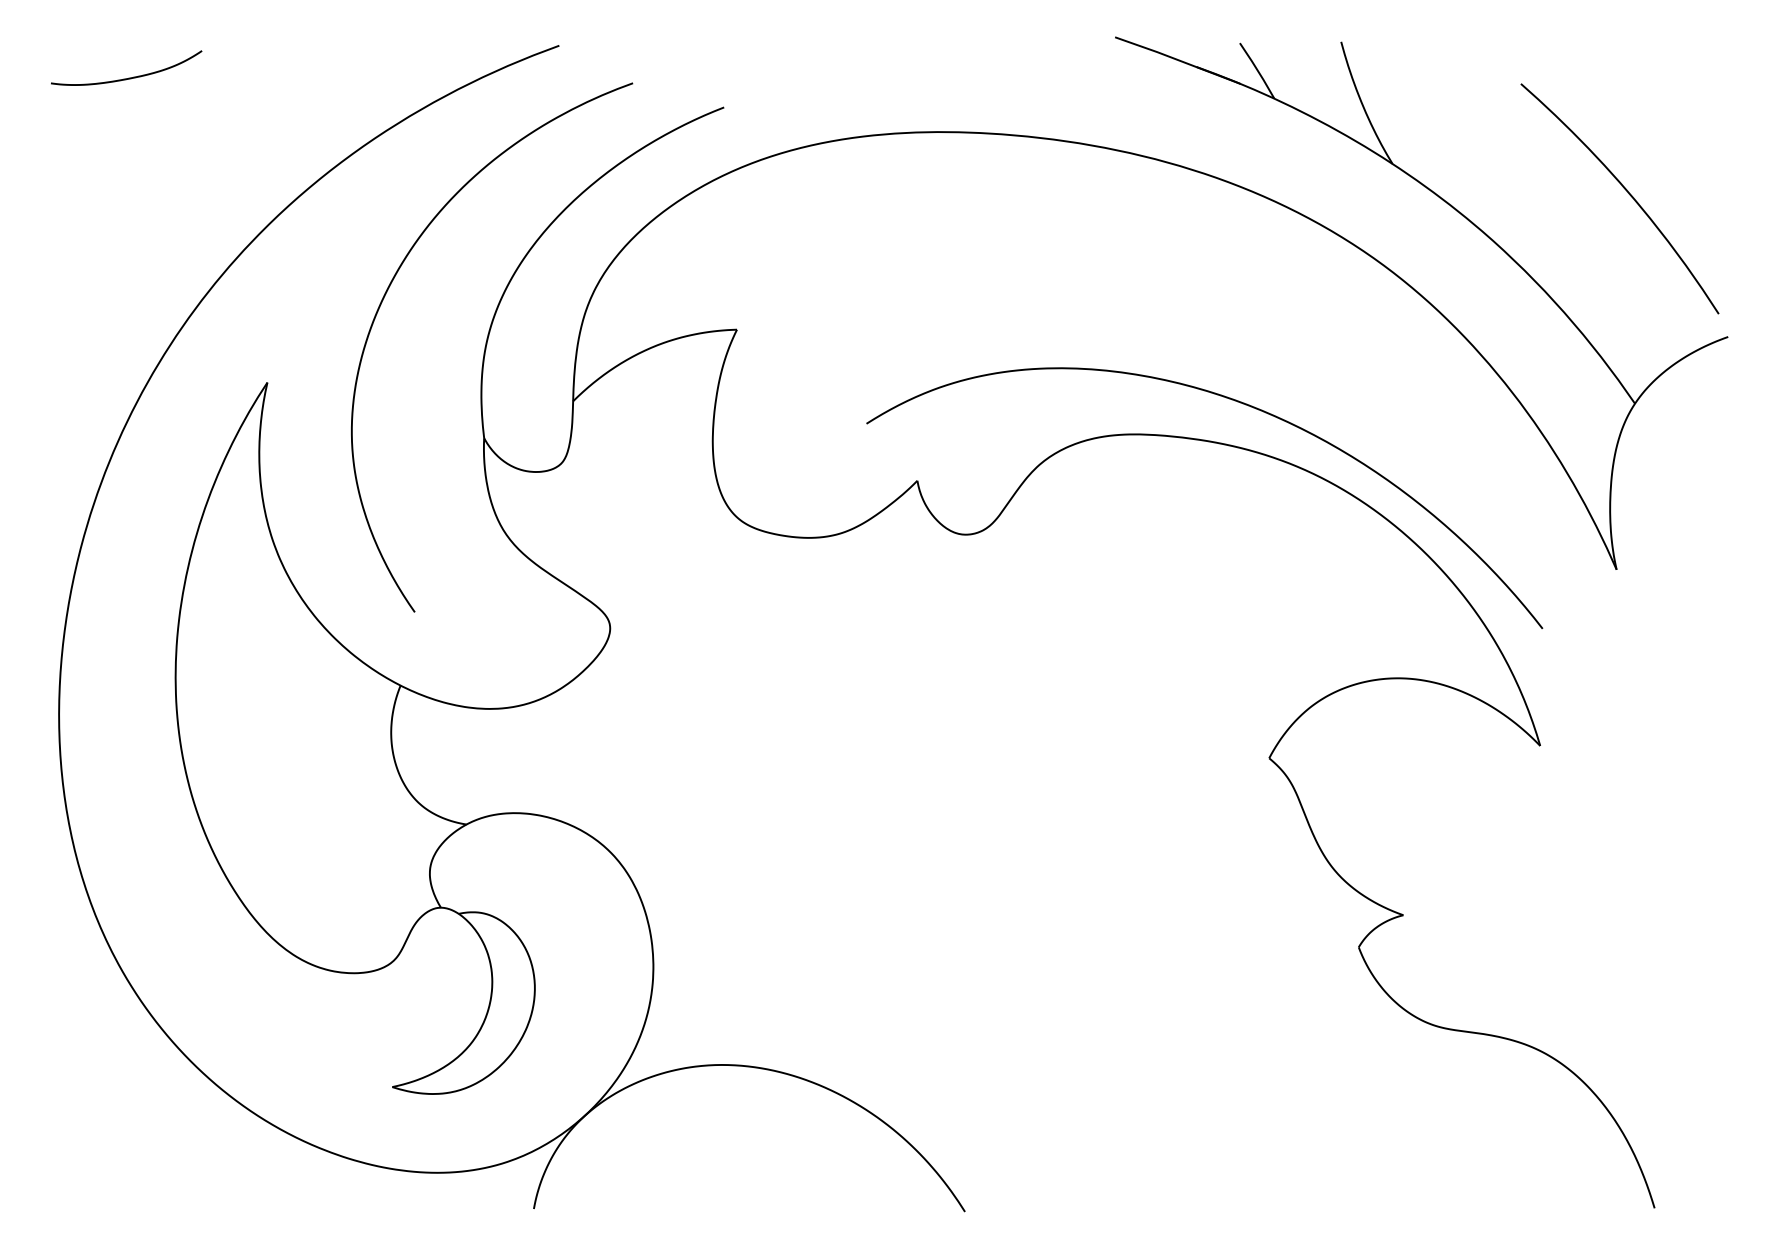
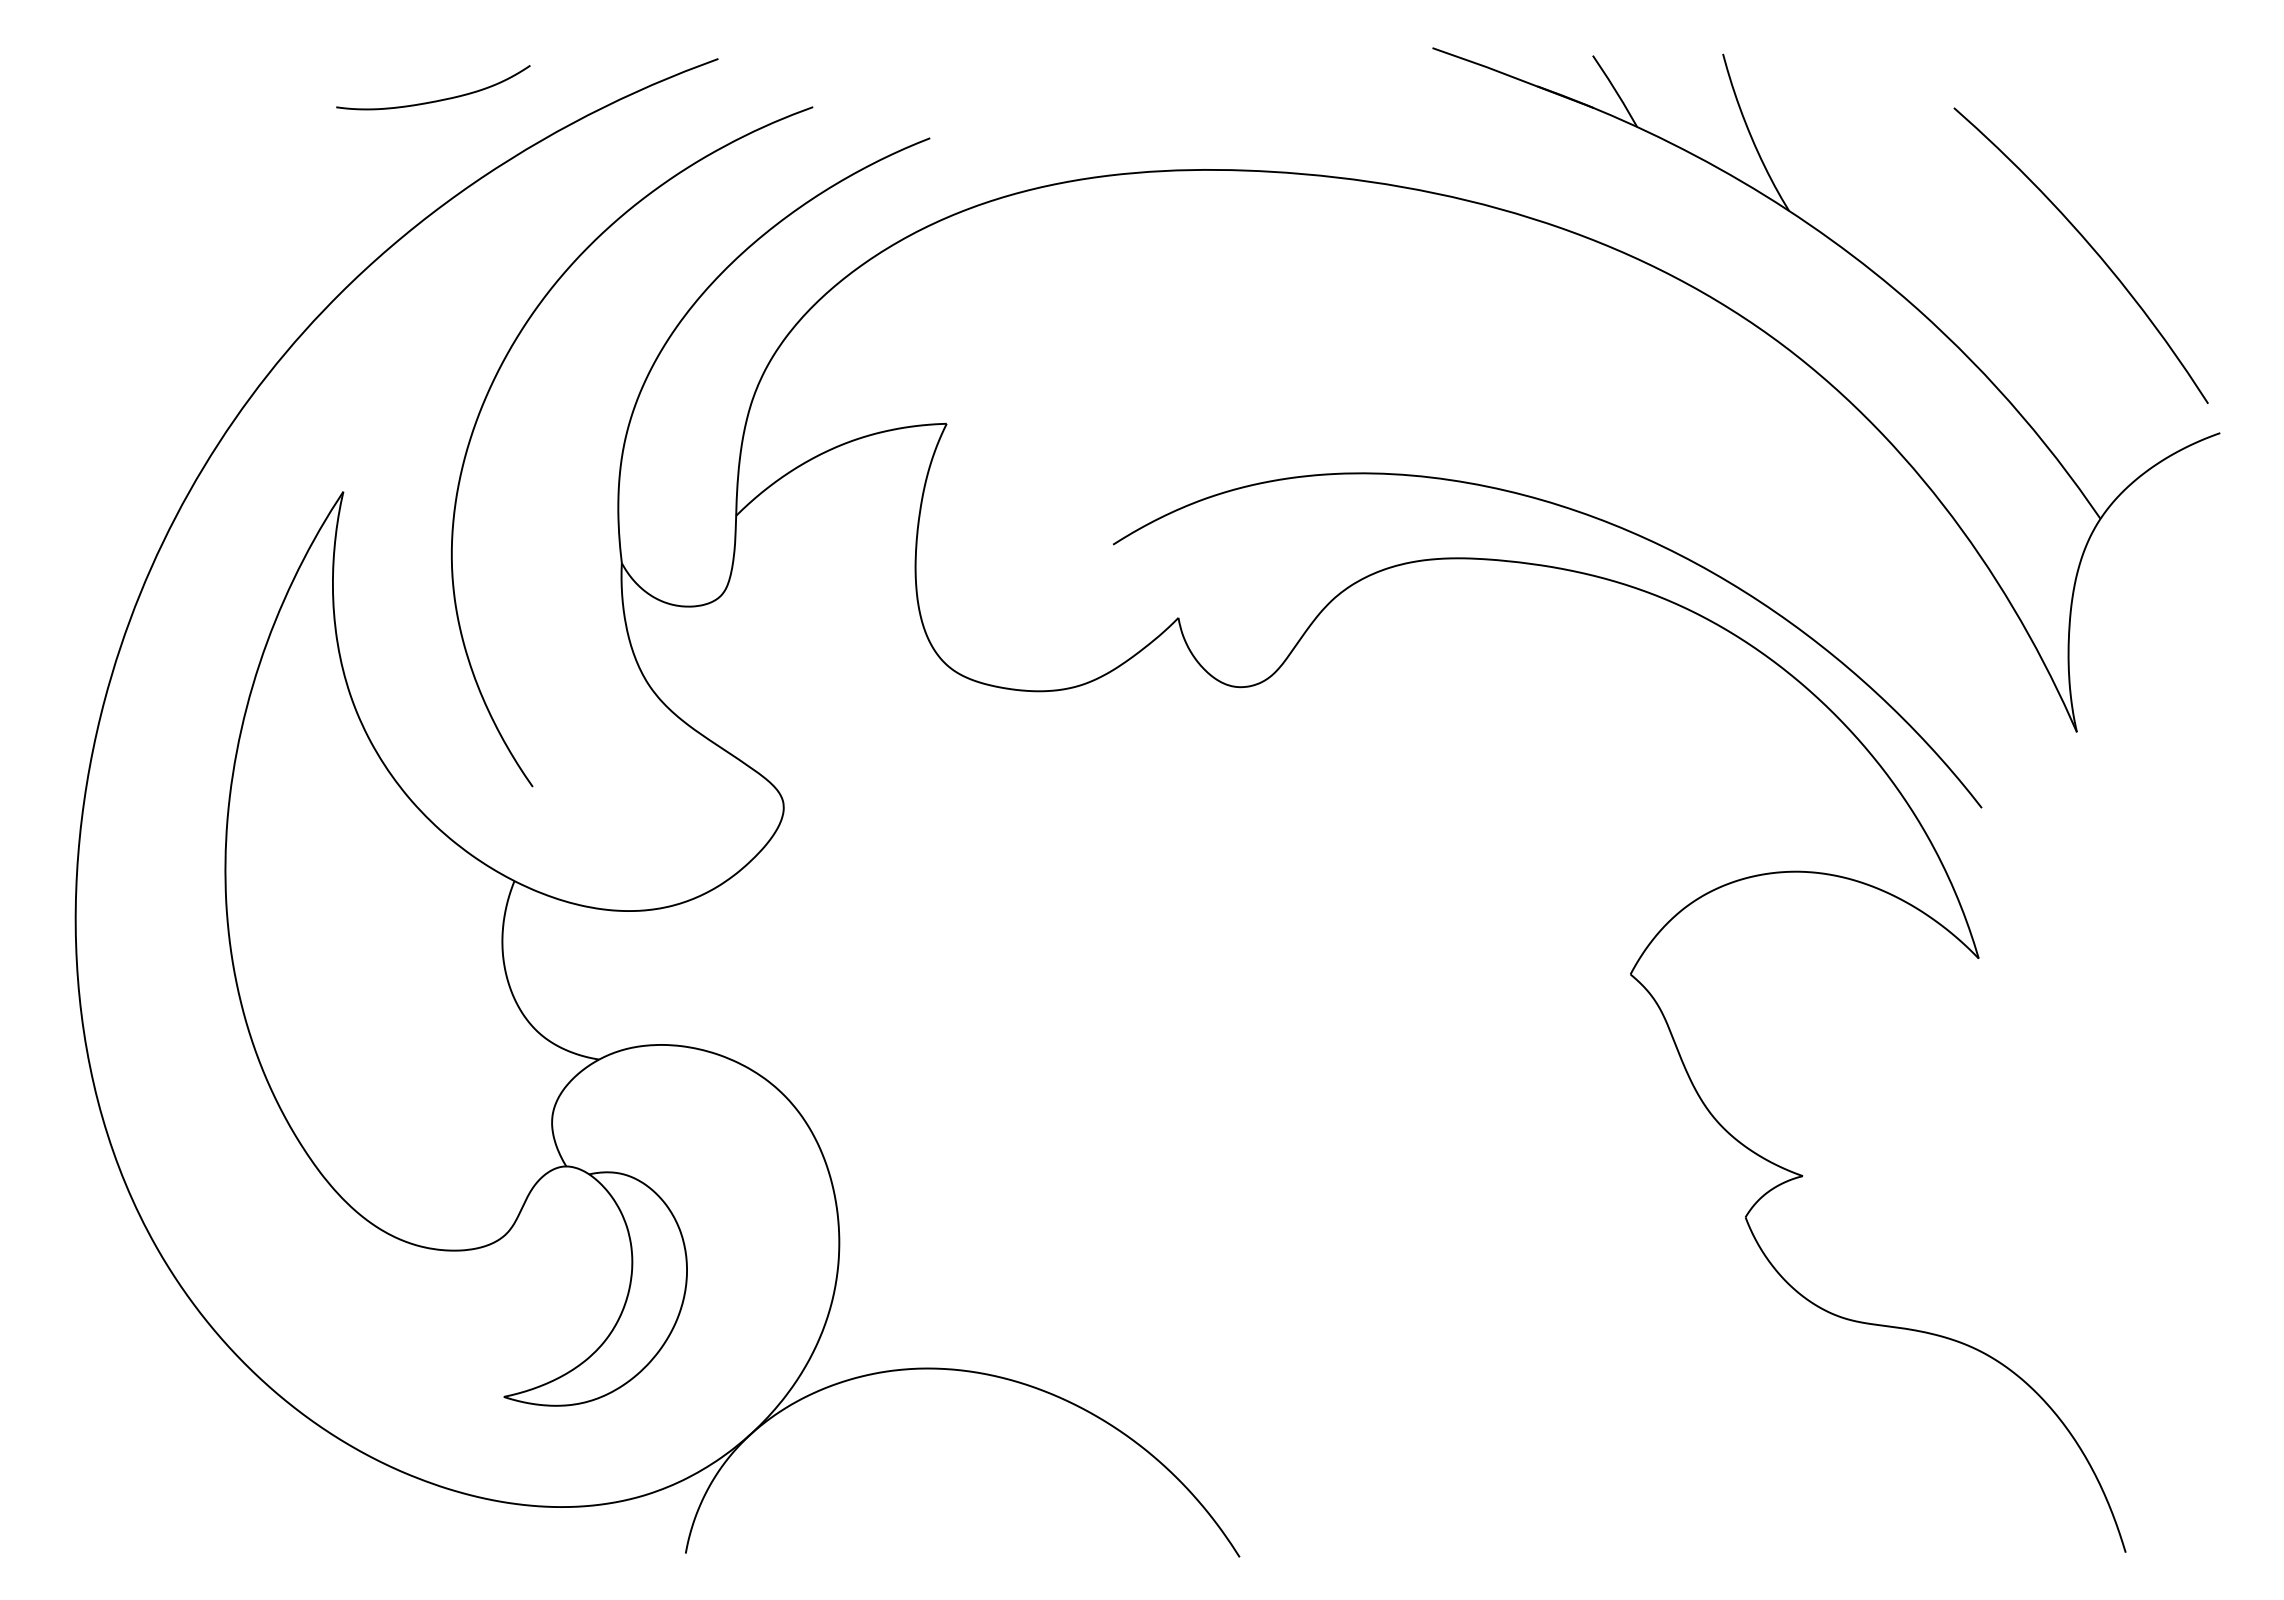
part: (127, 78) -> (434, 100), moved

